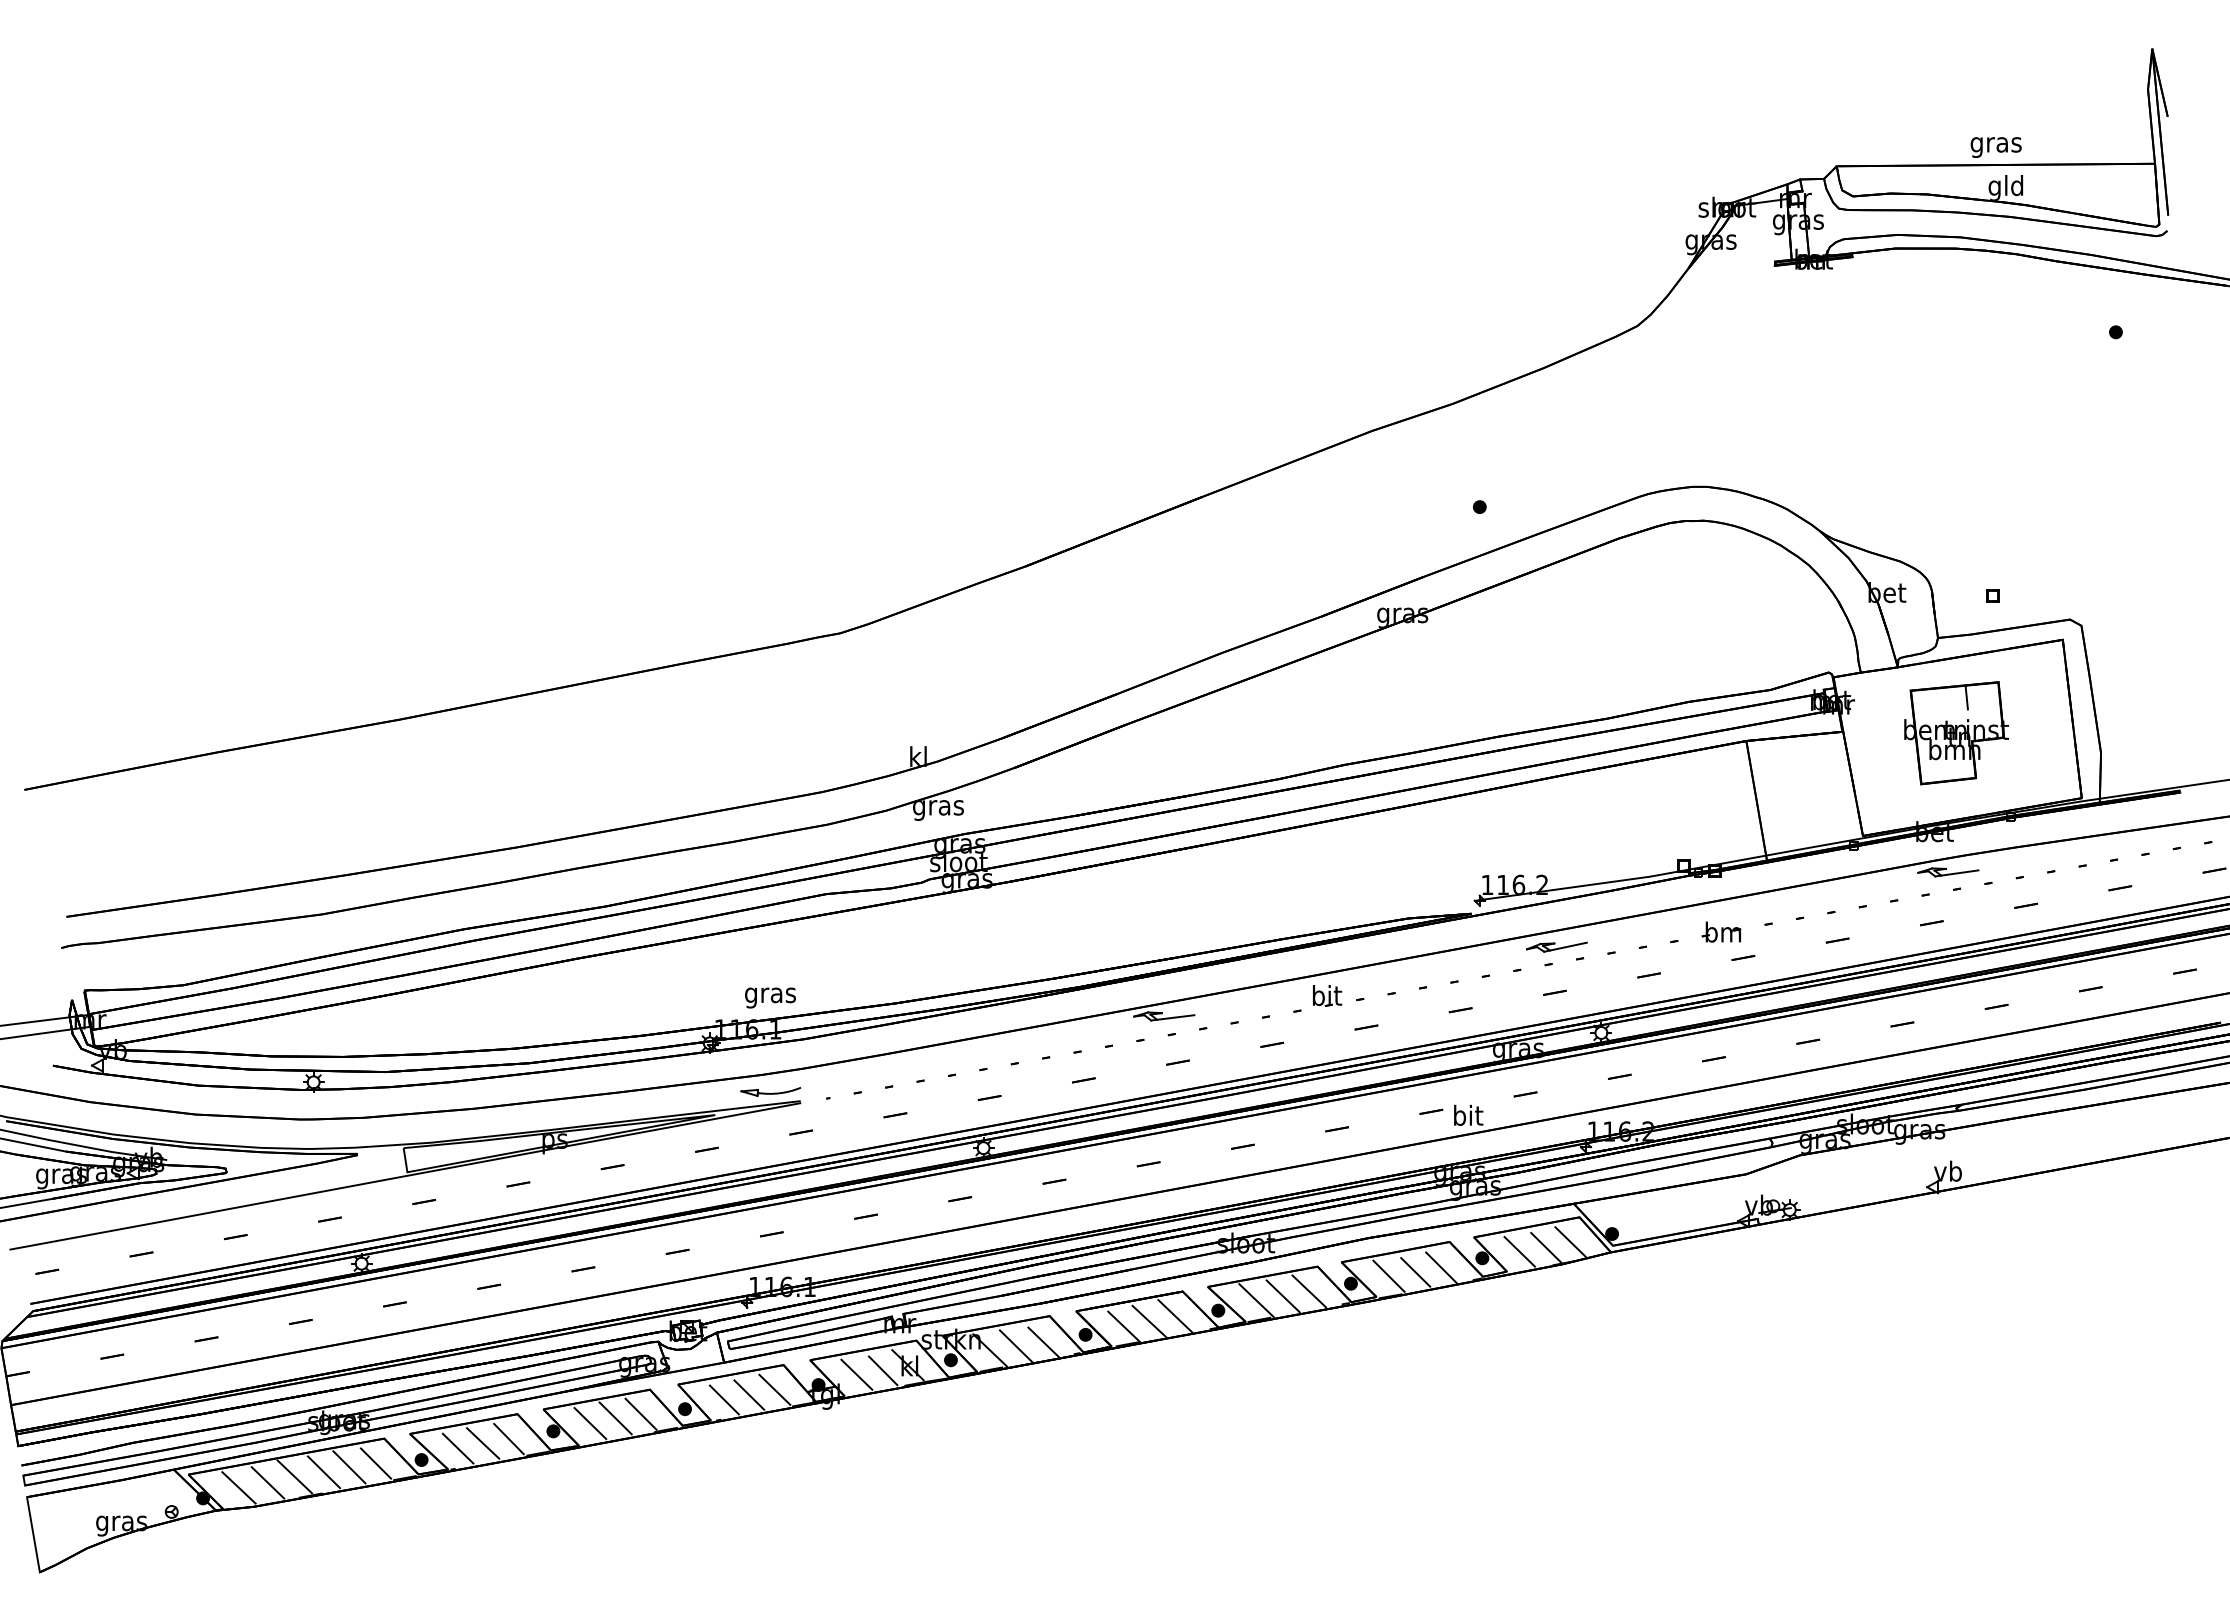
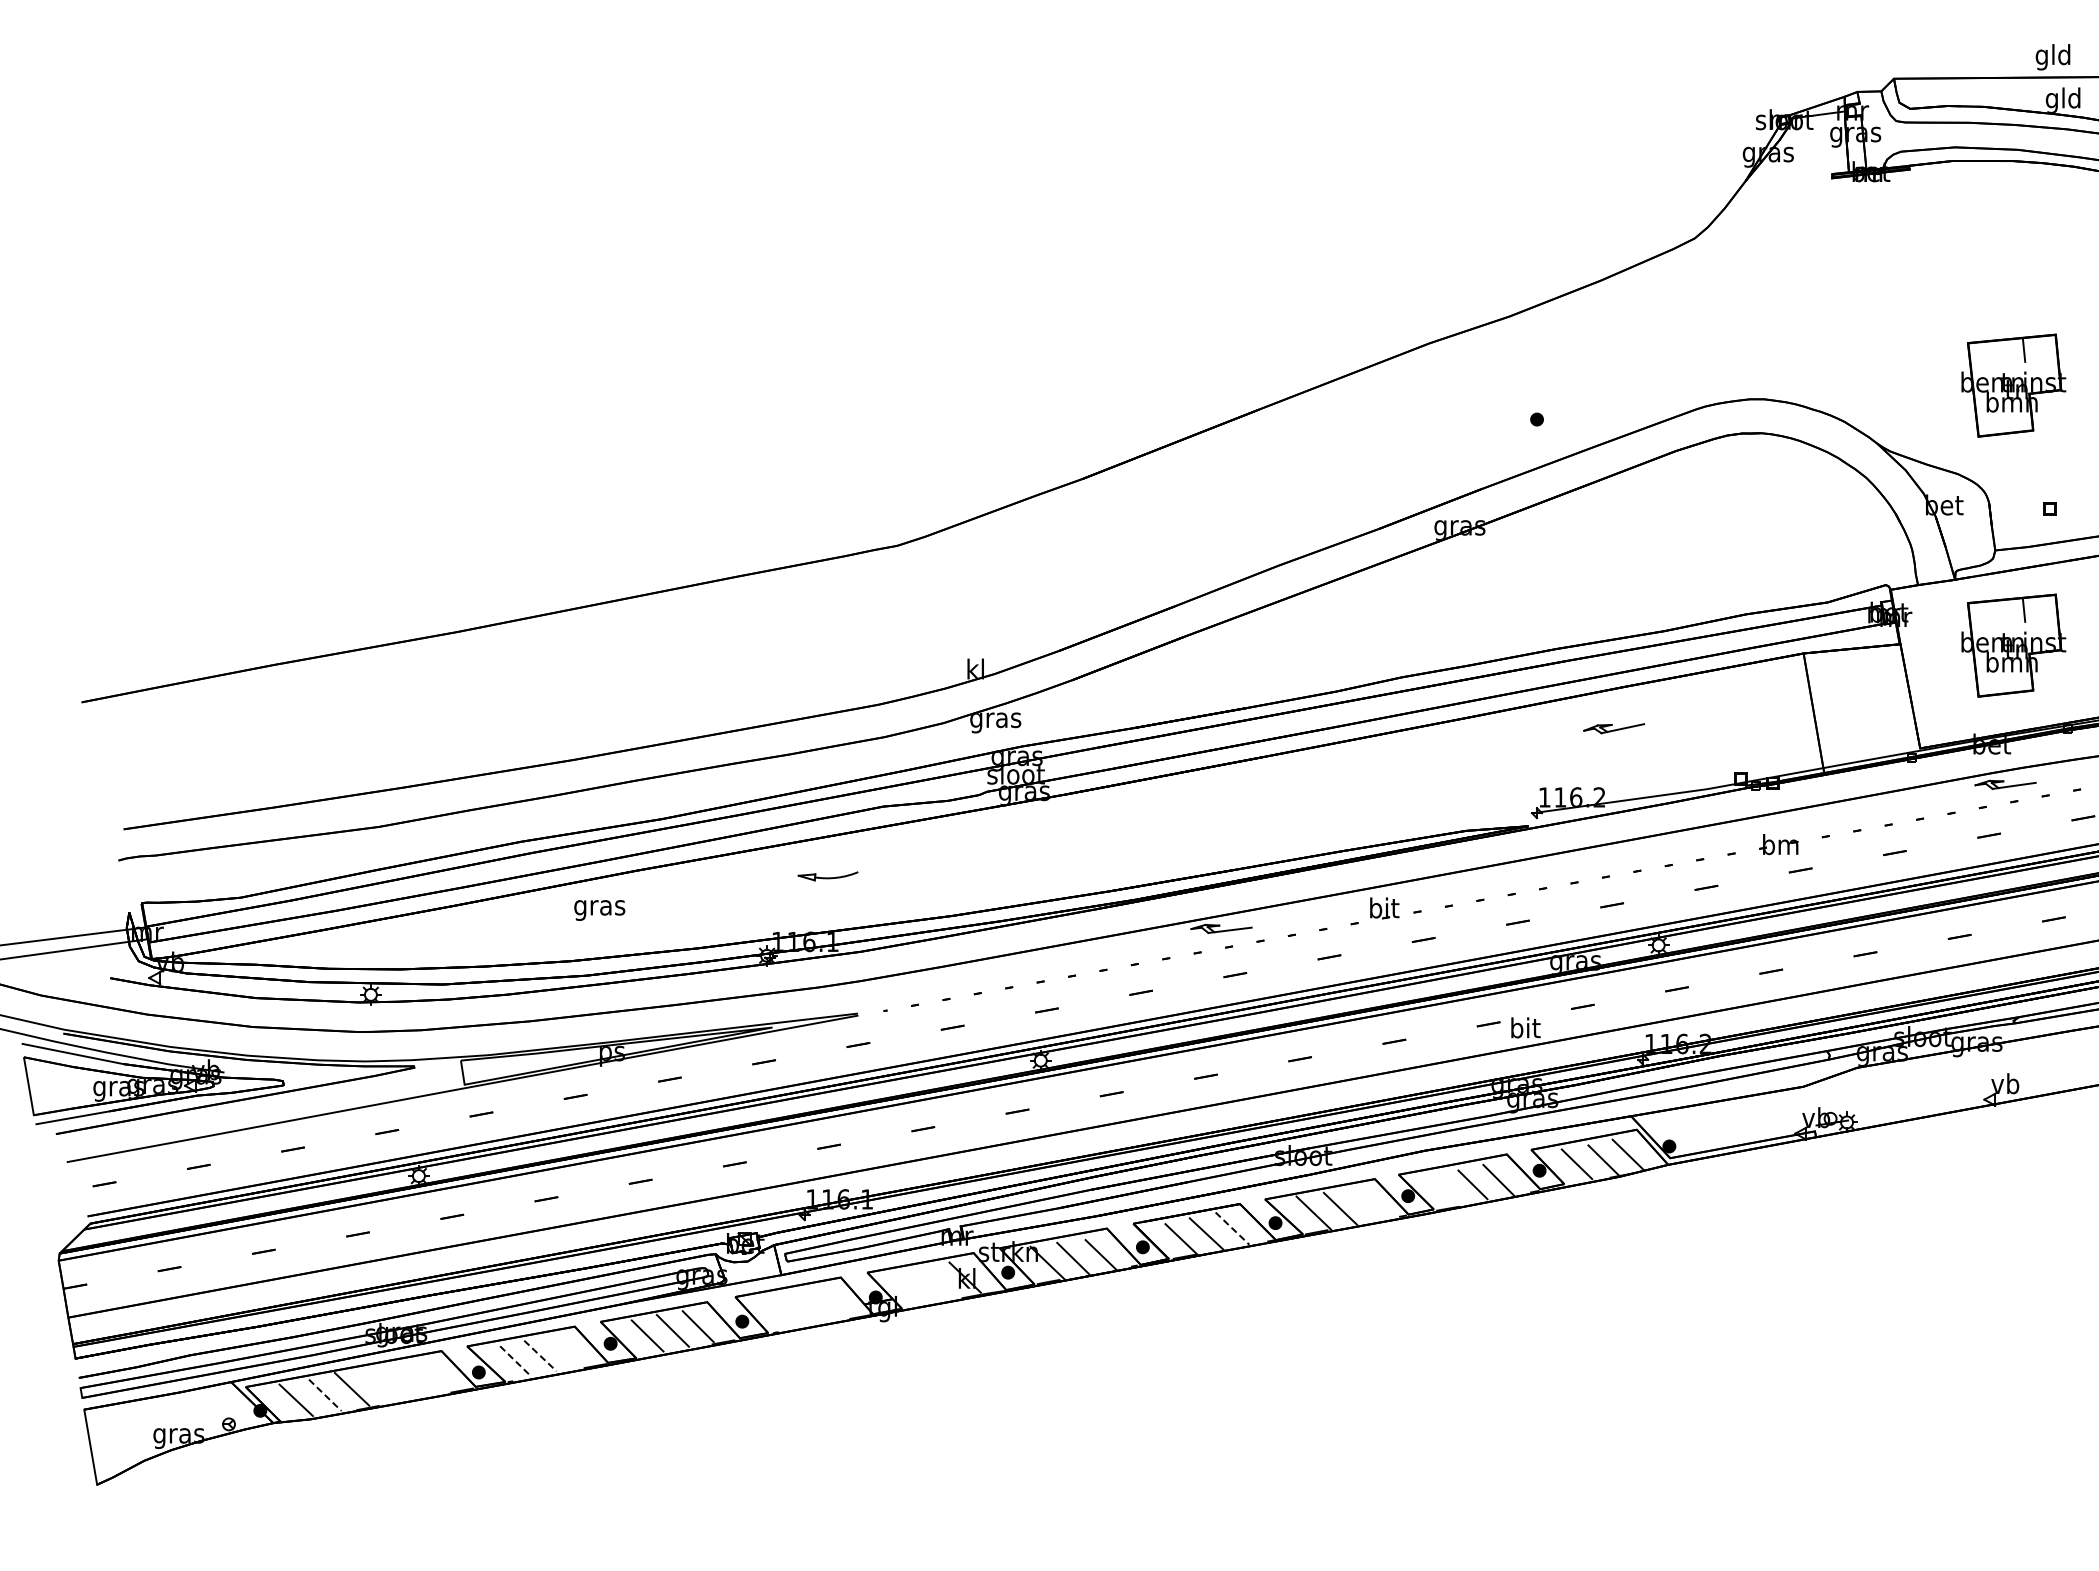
text: (1995, 144) -> (2052, 56), gras -> gld
part: (1956, 473) -> (2013, 385), added
part: (1556, 946) -> (1613, 727), moved
text: (770, 997) -> (599, 909), moved
part: (770, 1091) -> (827, 875), moved
line: (1388, 1275) -> (1445, 1187), removed
line: (1309, 1291) -> (1366, 1203), removed
line: (1175, 1316) -> (1232, 1228), solid -> dashed
line: (882, 1370) -> (939, 1282), removed
line: (856, 1374) -> (913, 1286), removed
line: (774, 1389) -> (831, 1301), removed
line: (749, 1394) -> (806, 1306), removed
line: (723, 1399) -> (780, 1311), removed
line: (508, 1438) -> (565, 1350), removed
line: (483, 1443) -> (540, 1355), solid -> dashed
line: (458, 1449) -> (515, 1361), solid -> dashed
line: (375, 1463) -> (432, 1375), removed
line: (349, 1467) -> (406, 1379), removed
line: (323, 1472) -> (380, 1384), removed
line: (267, 1482) -> (324, 1394), solid -> dashed

